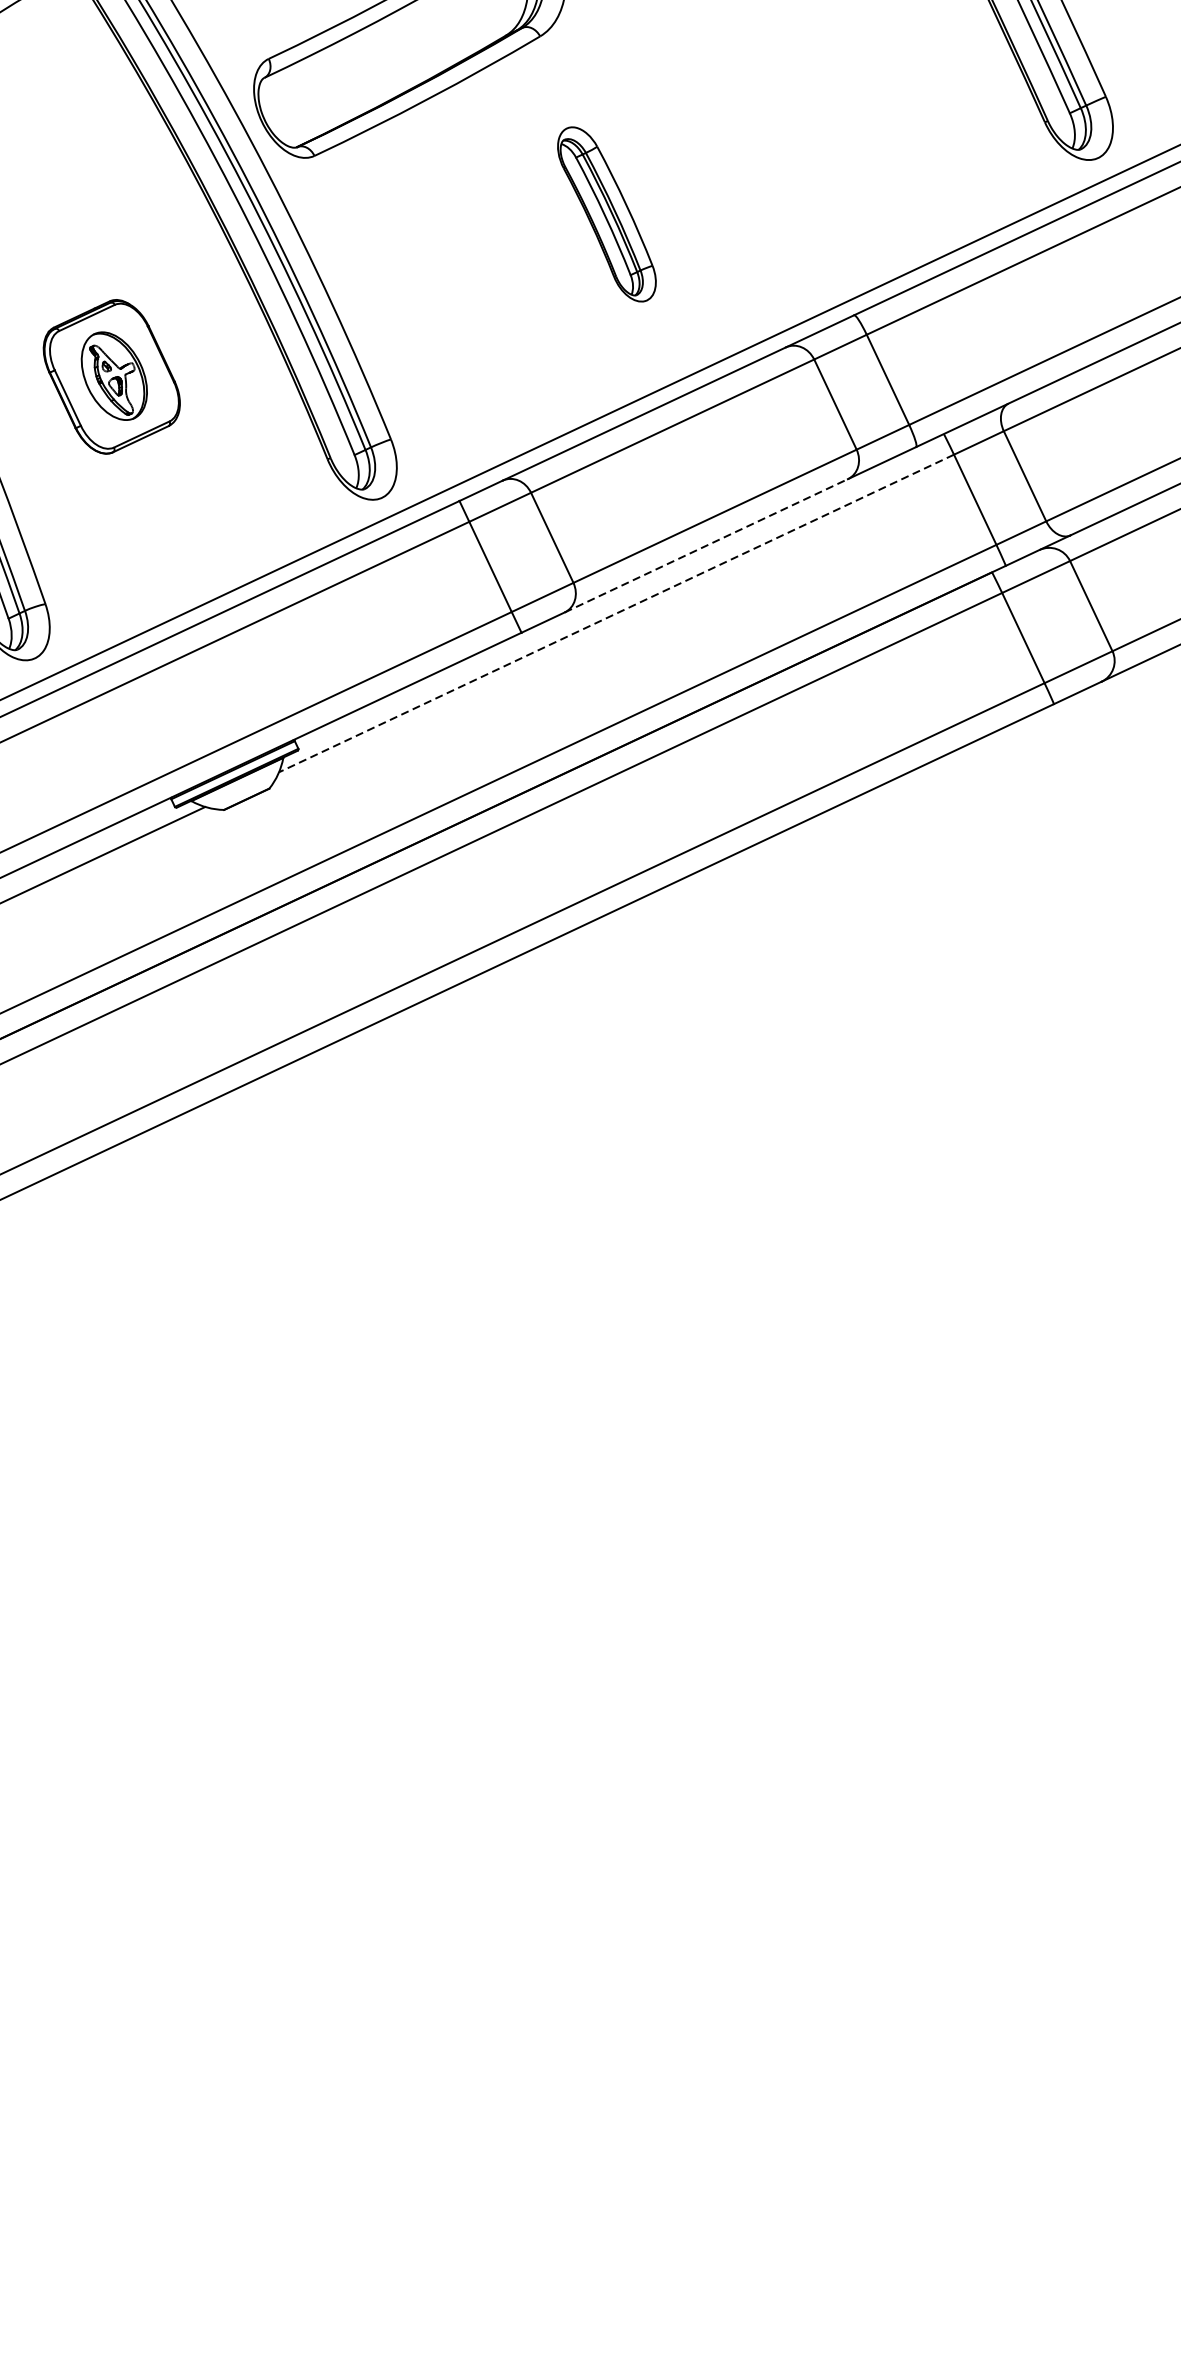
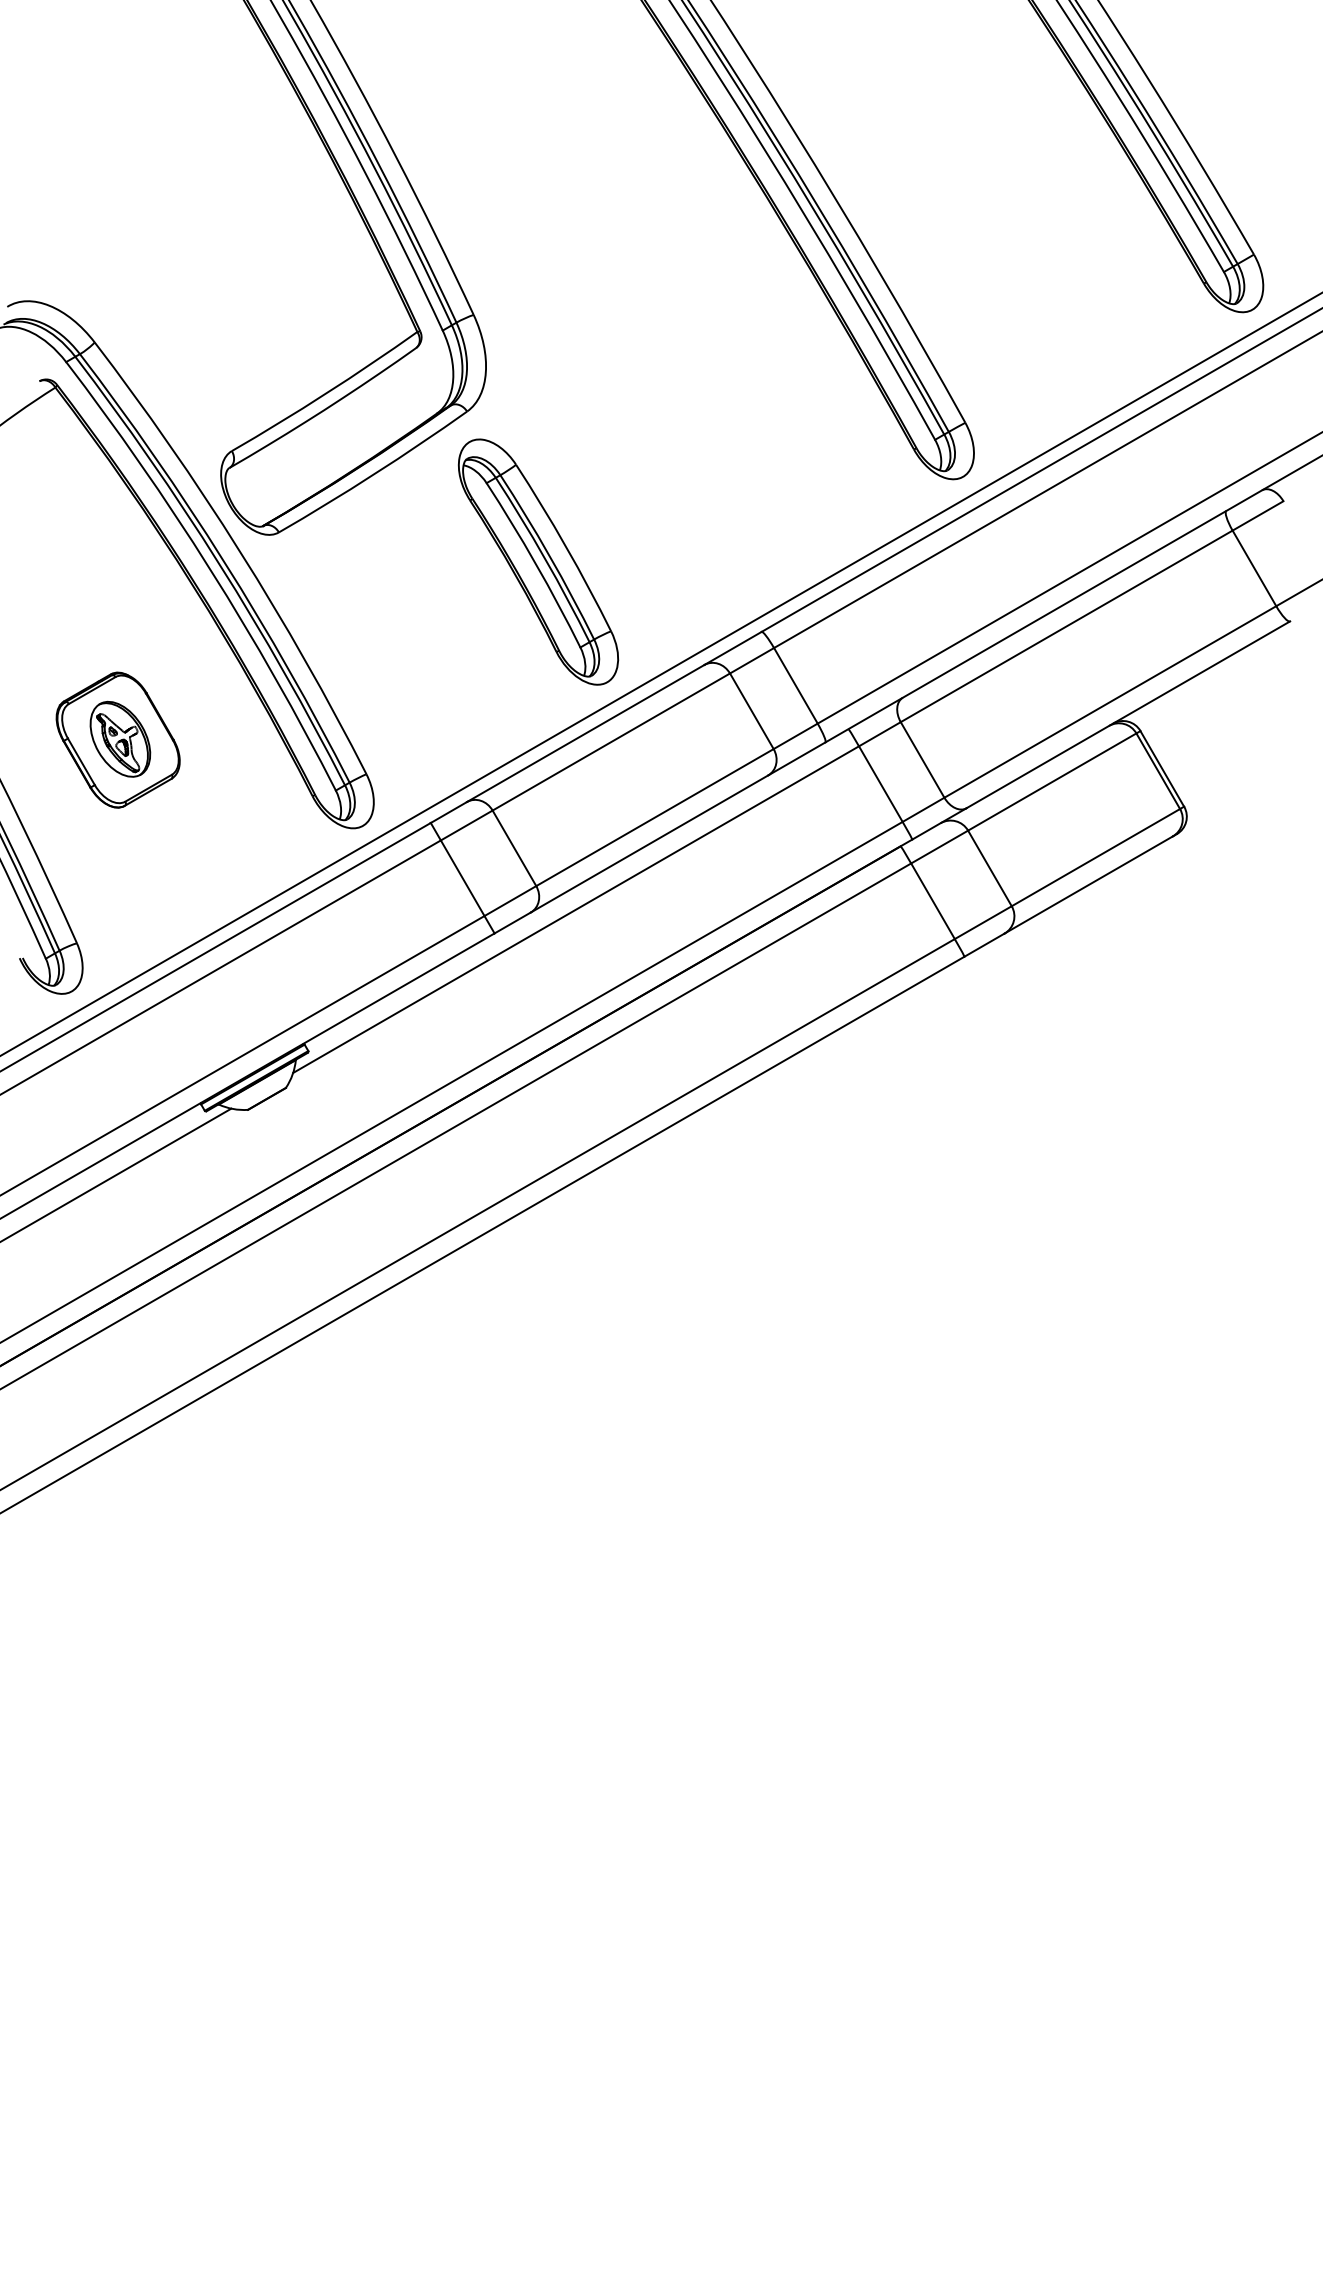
part: (607, 213) -> (538, 561), size x1.67
line: (706, 545) -> (649, 843), dashed -> solid
line: (617, 613) -> (576, 909), dashed -> solid

